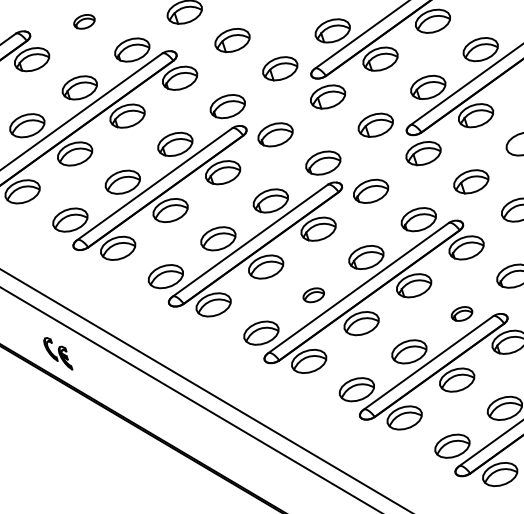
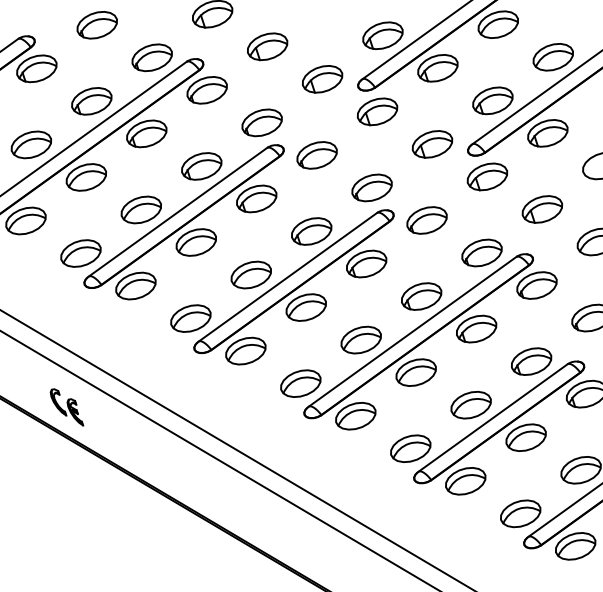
part: (83, 21) -> (96, 25), size x1.67
part: (313, 294) -> (360, 339), size x1.67
part: (461, 313) -> (531, 361), size x1.67

